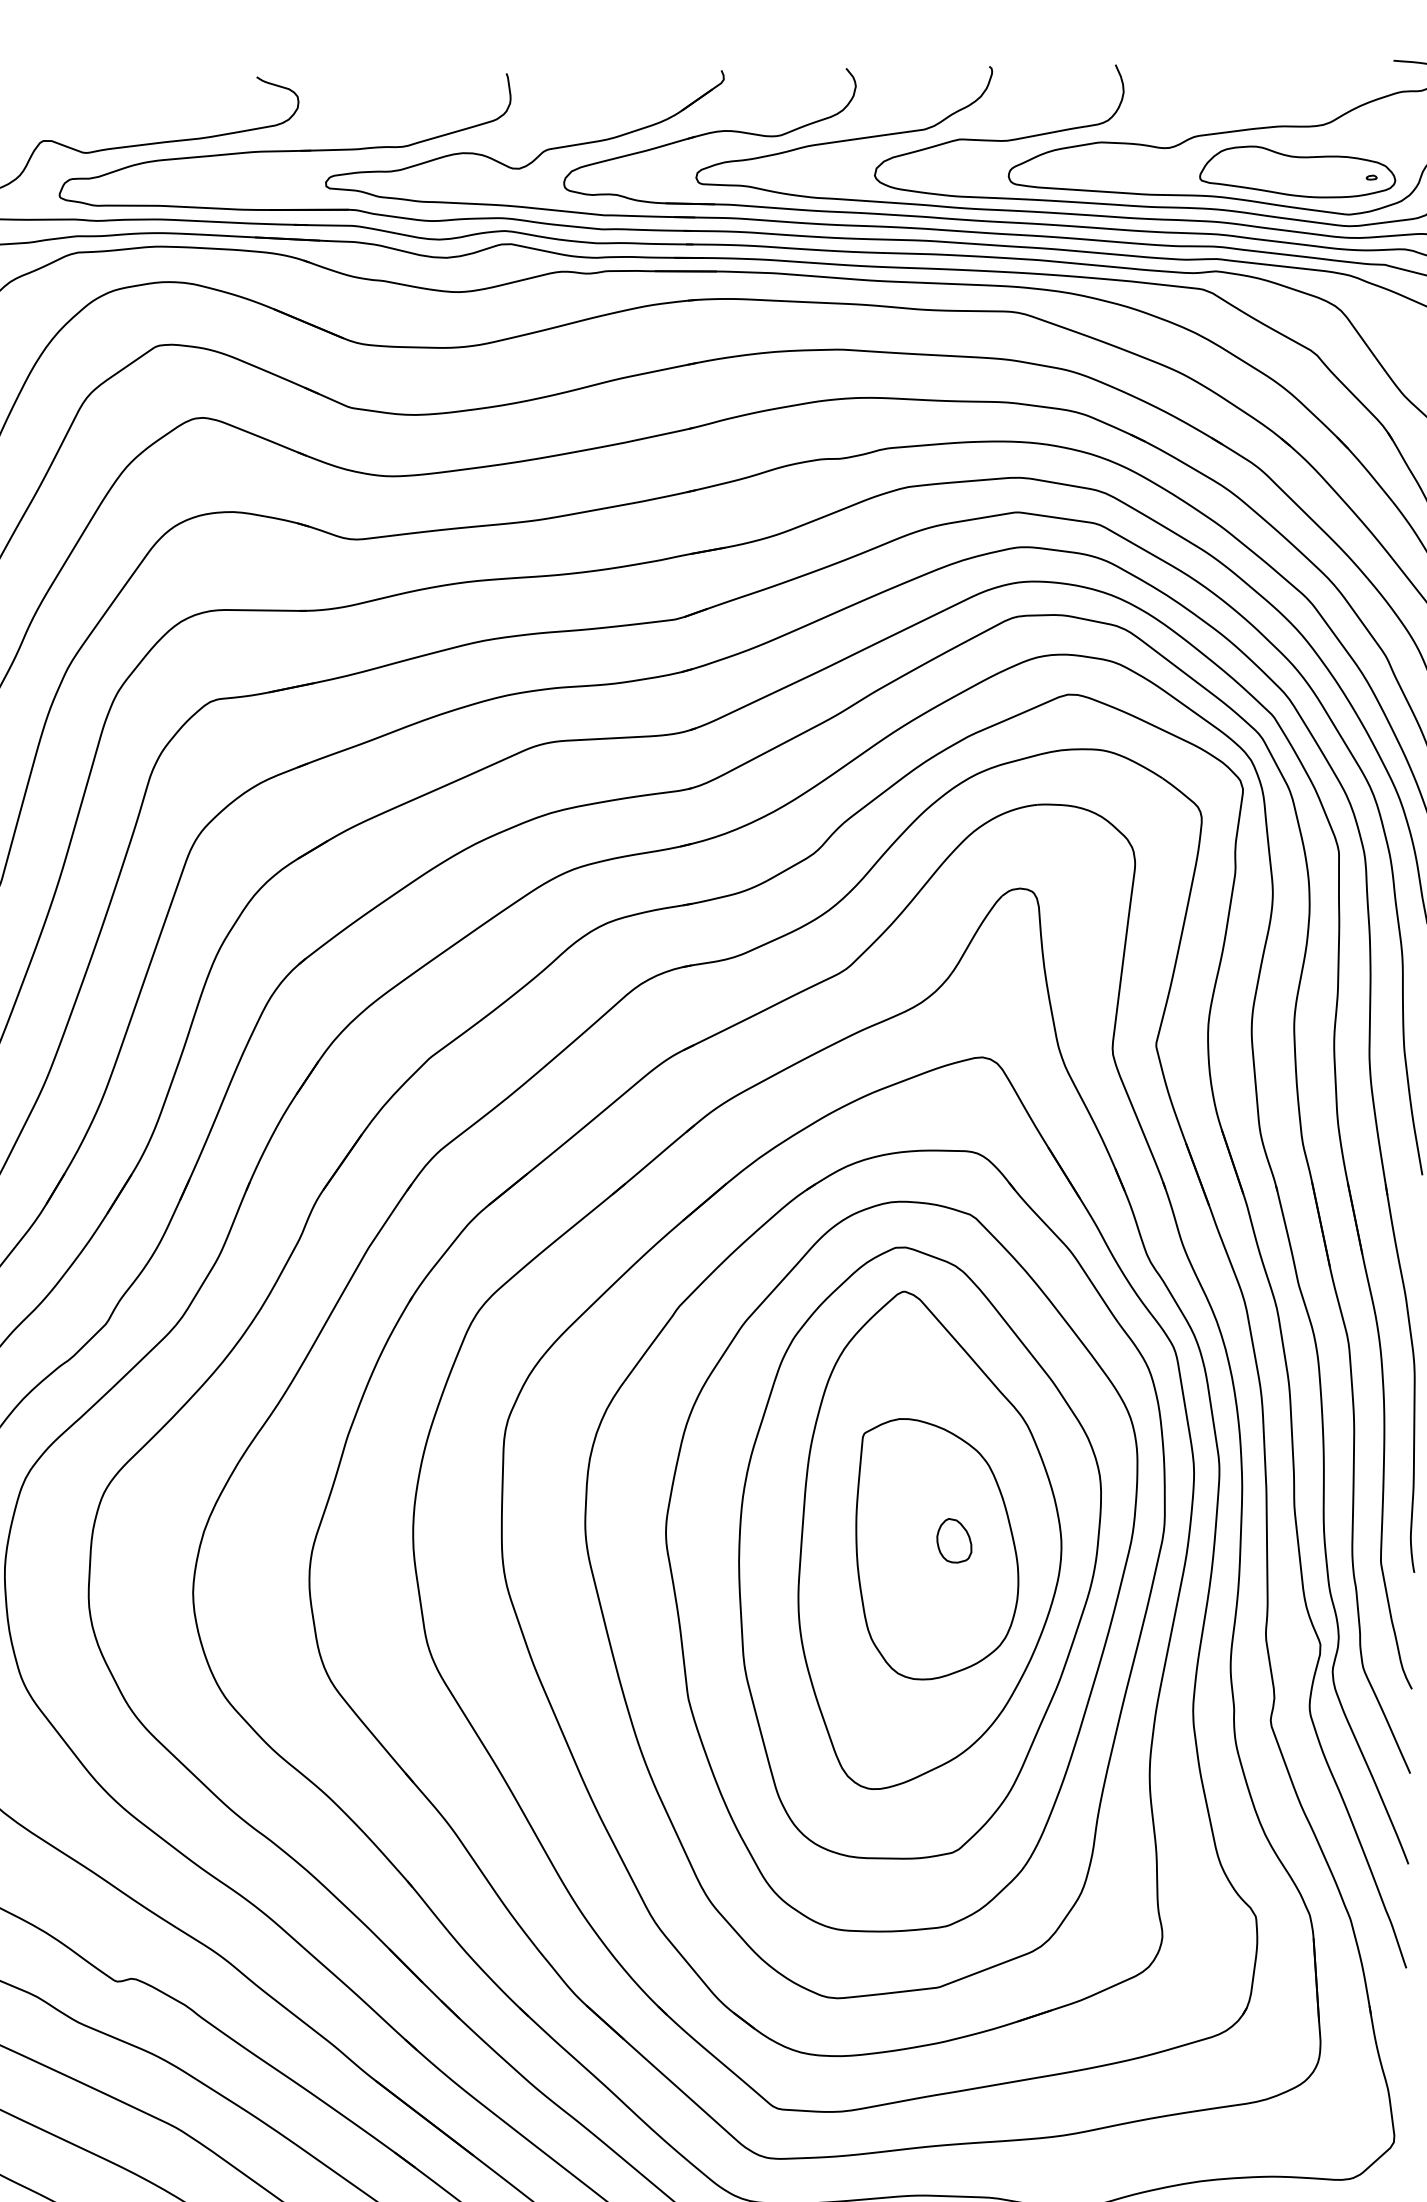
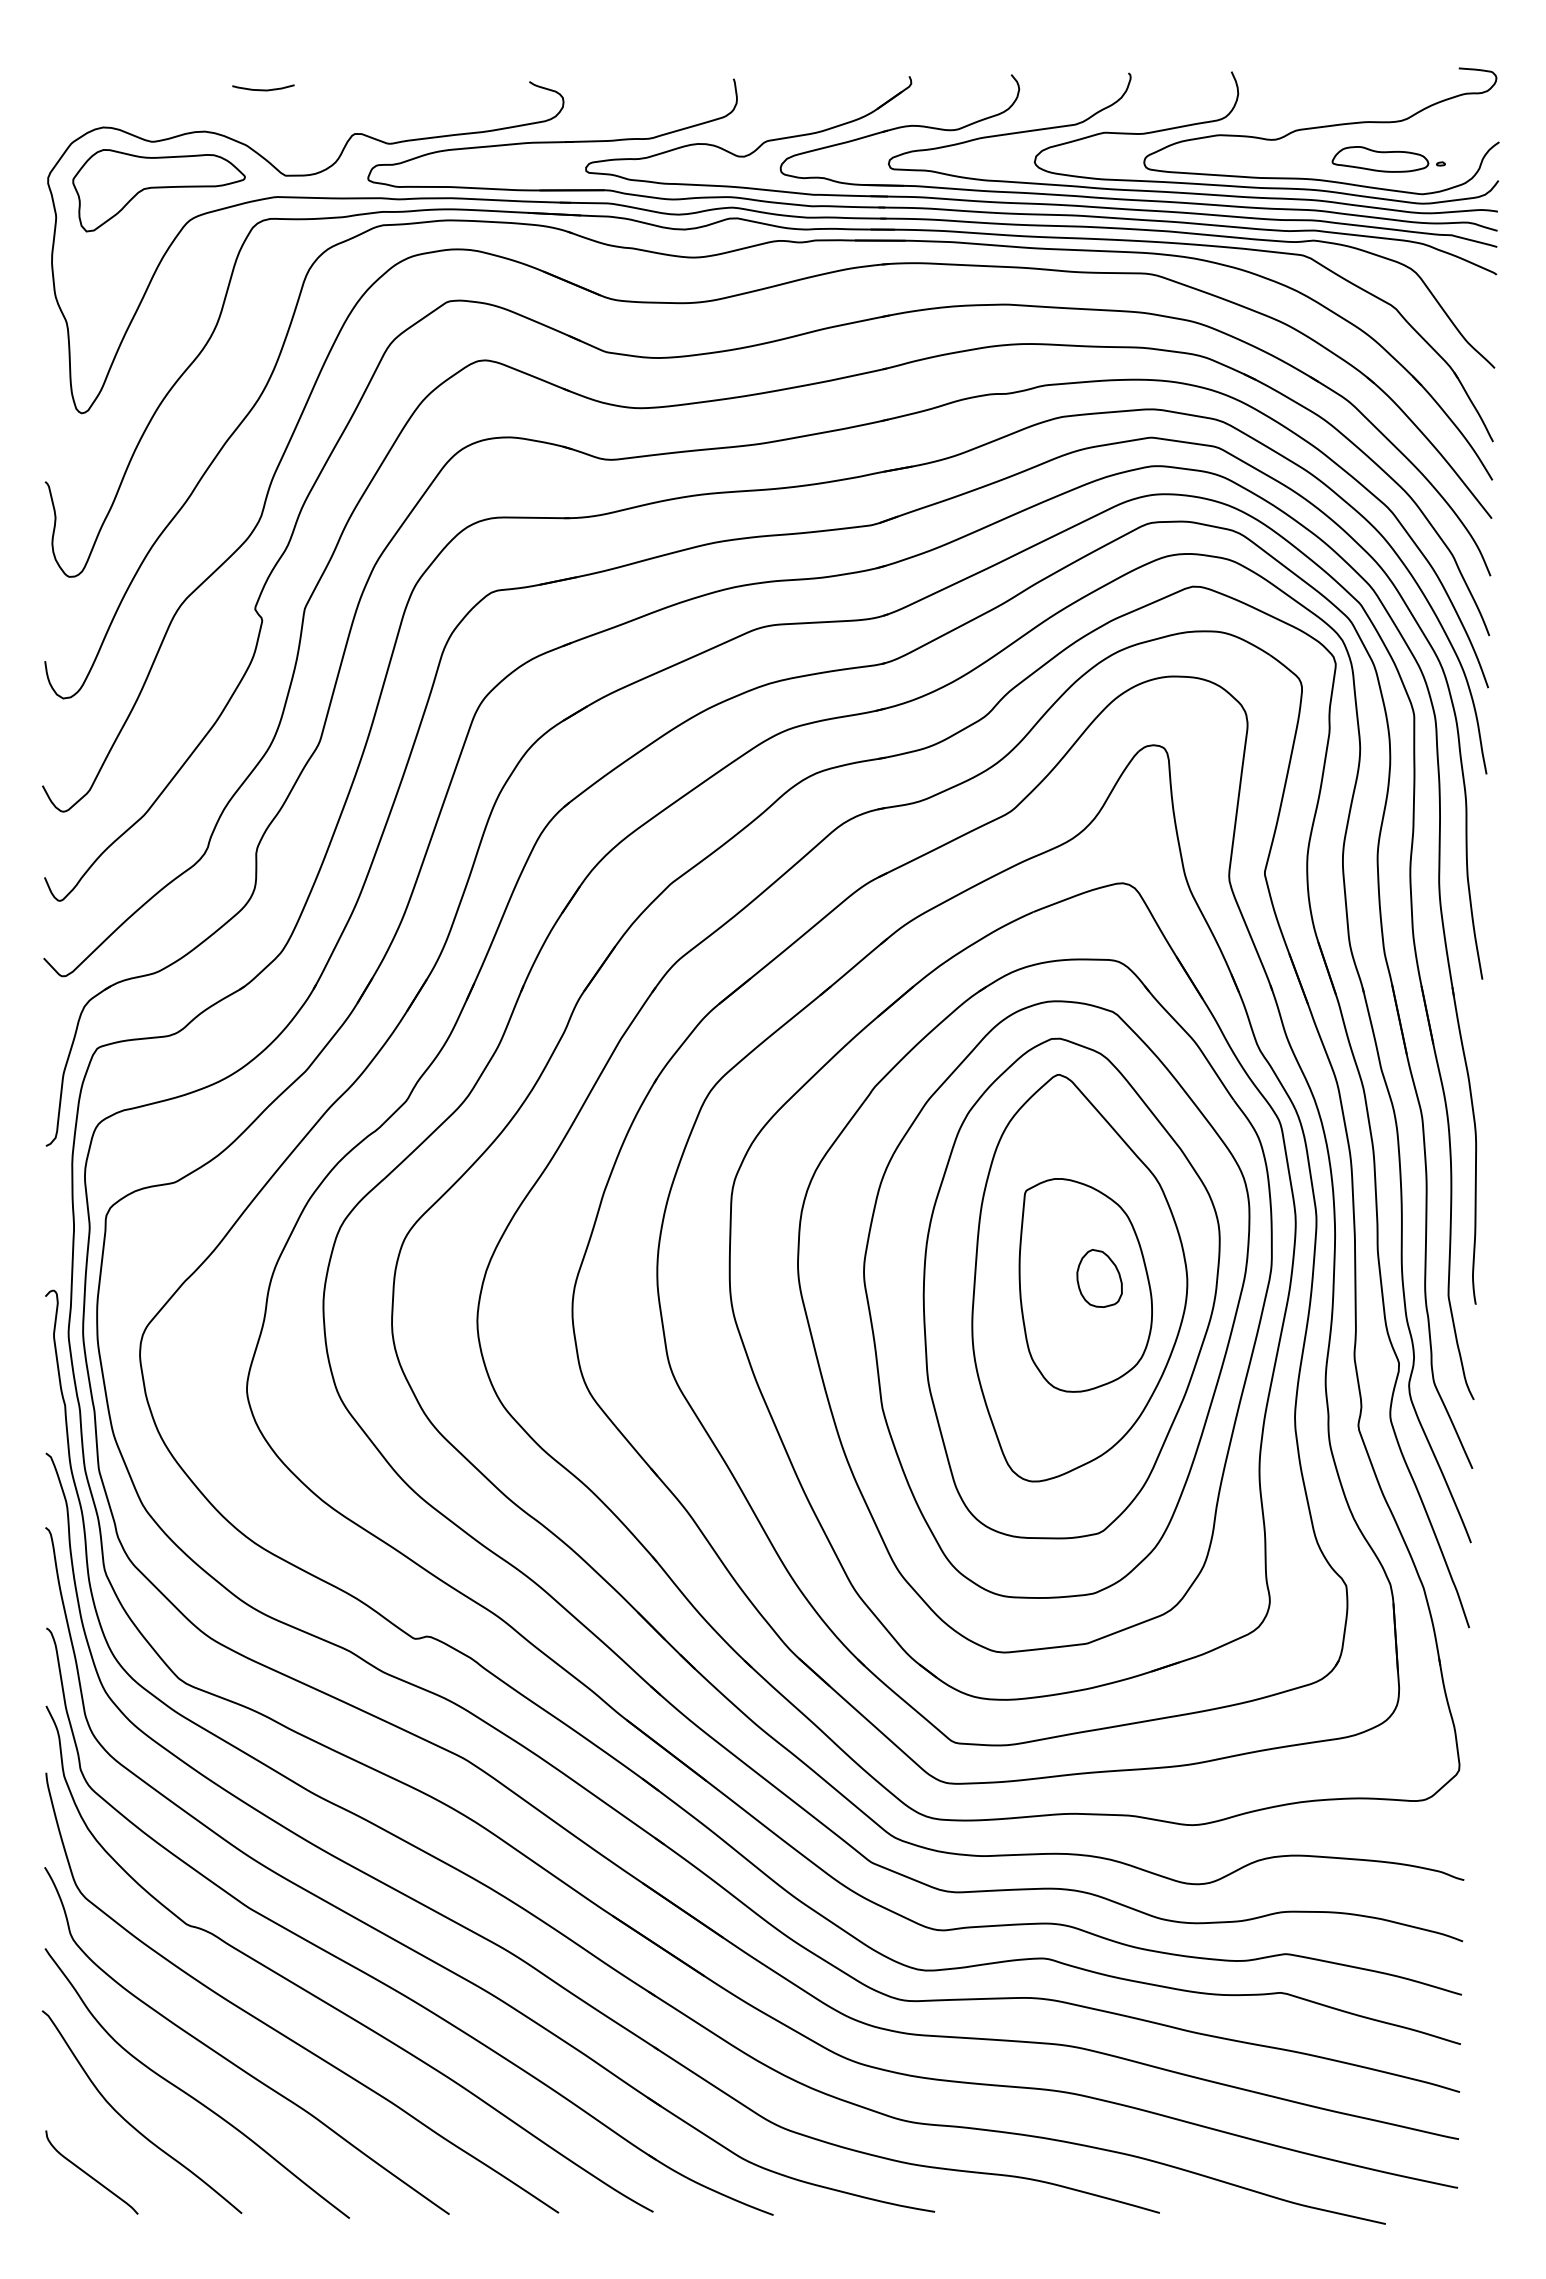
part: (1297, 172) -> (1380, 159), size x0.6
part: (954, 1540) -> (1099, 1278), size x1.6

